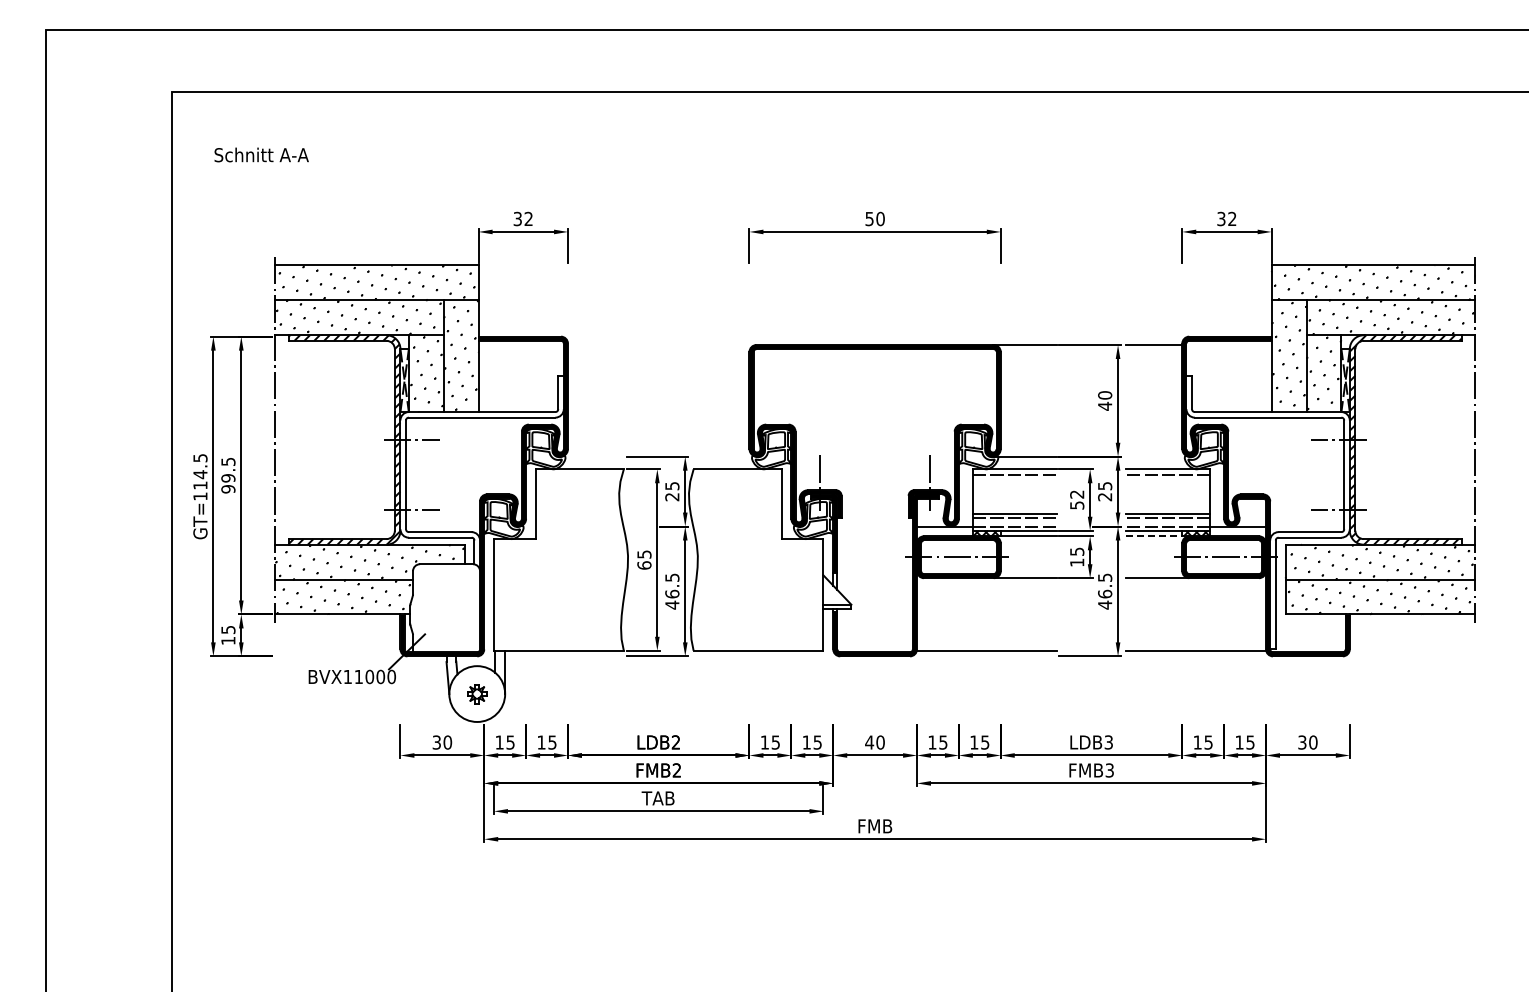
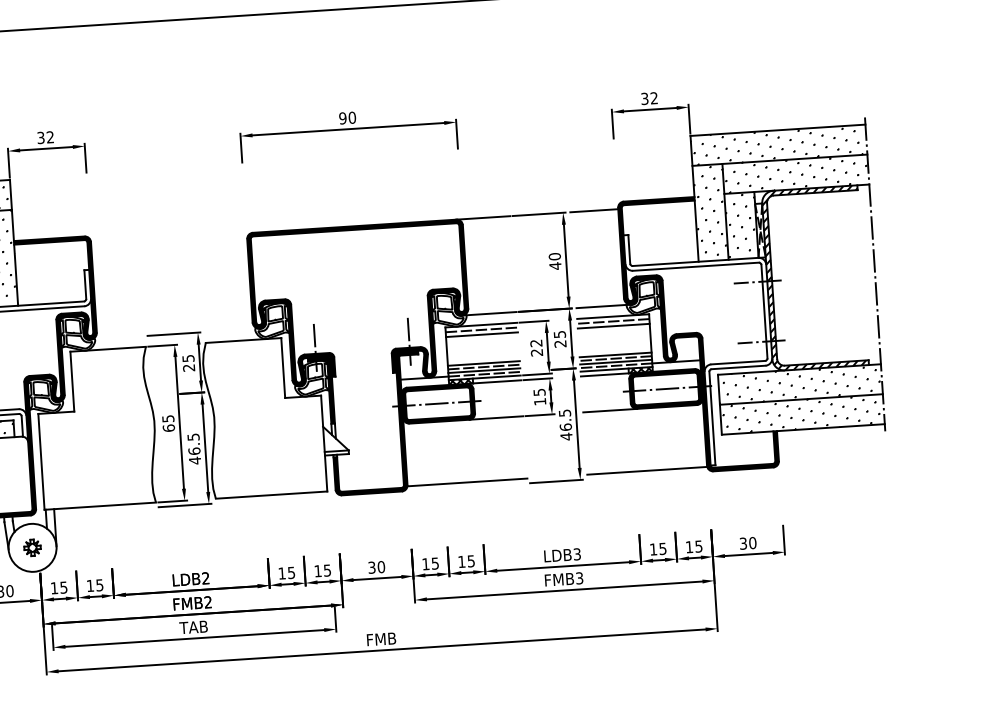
text: (869, 218) -> (342, 117), 50 -> 90
line: (1157, 456) -> (603, 306), added
line: (1014, 480) -> (481, 334), added
line: (1168, 480) -> (613, 326), added
text: (1077, 505) -> (537, 352), 52 -> 22
line: (1014, 522) -> (484, 370), added
line: (1168, 522) -> (616, 362), added
line: (1154, 536) -> (605, 375), dashed -> solid
text: (869, 742) -> (371, 567), 40 -> 30

